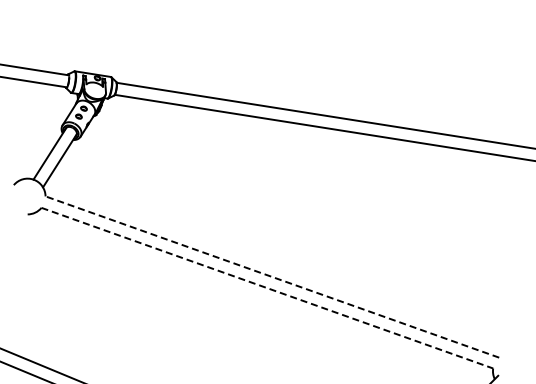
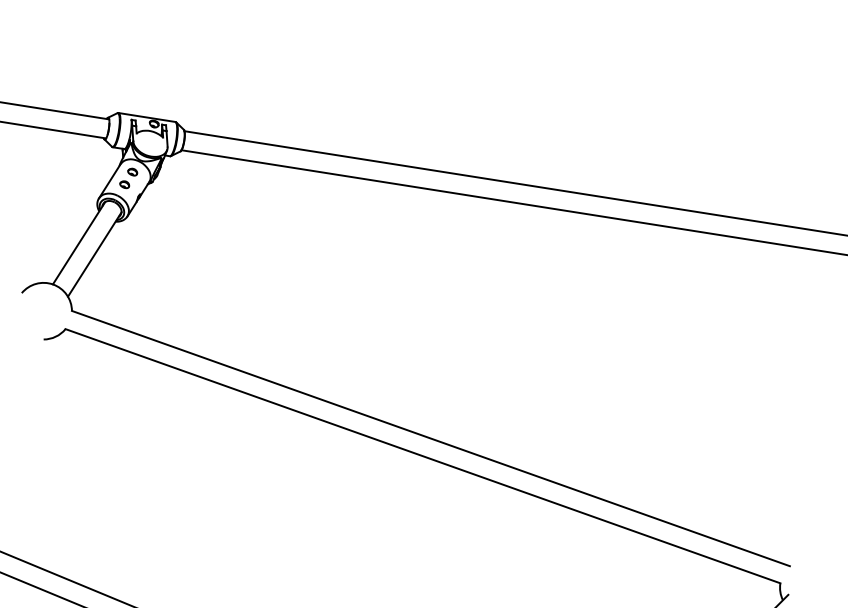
line: (272, 277) -> (431, 439), dashed -> solid
line: (267, 288) -> (423, 456), dashed -> solid

